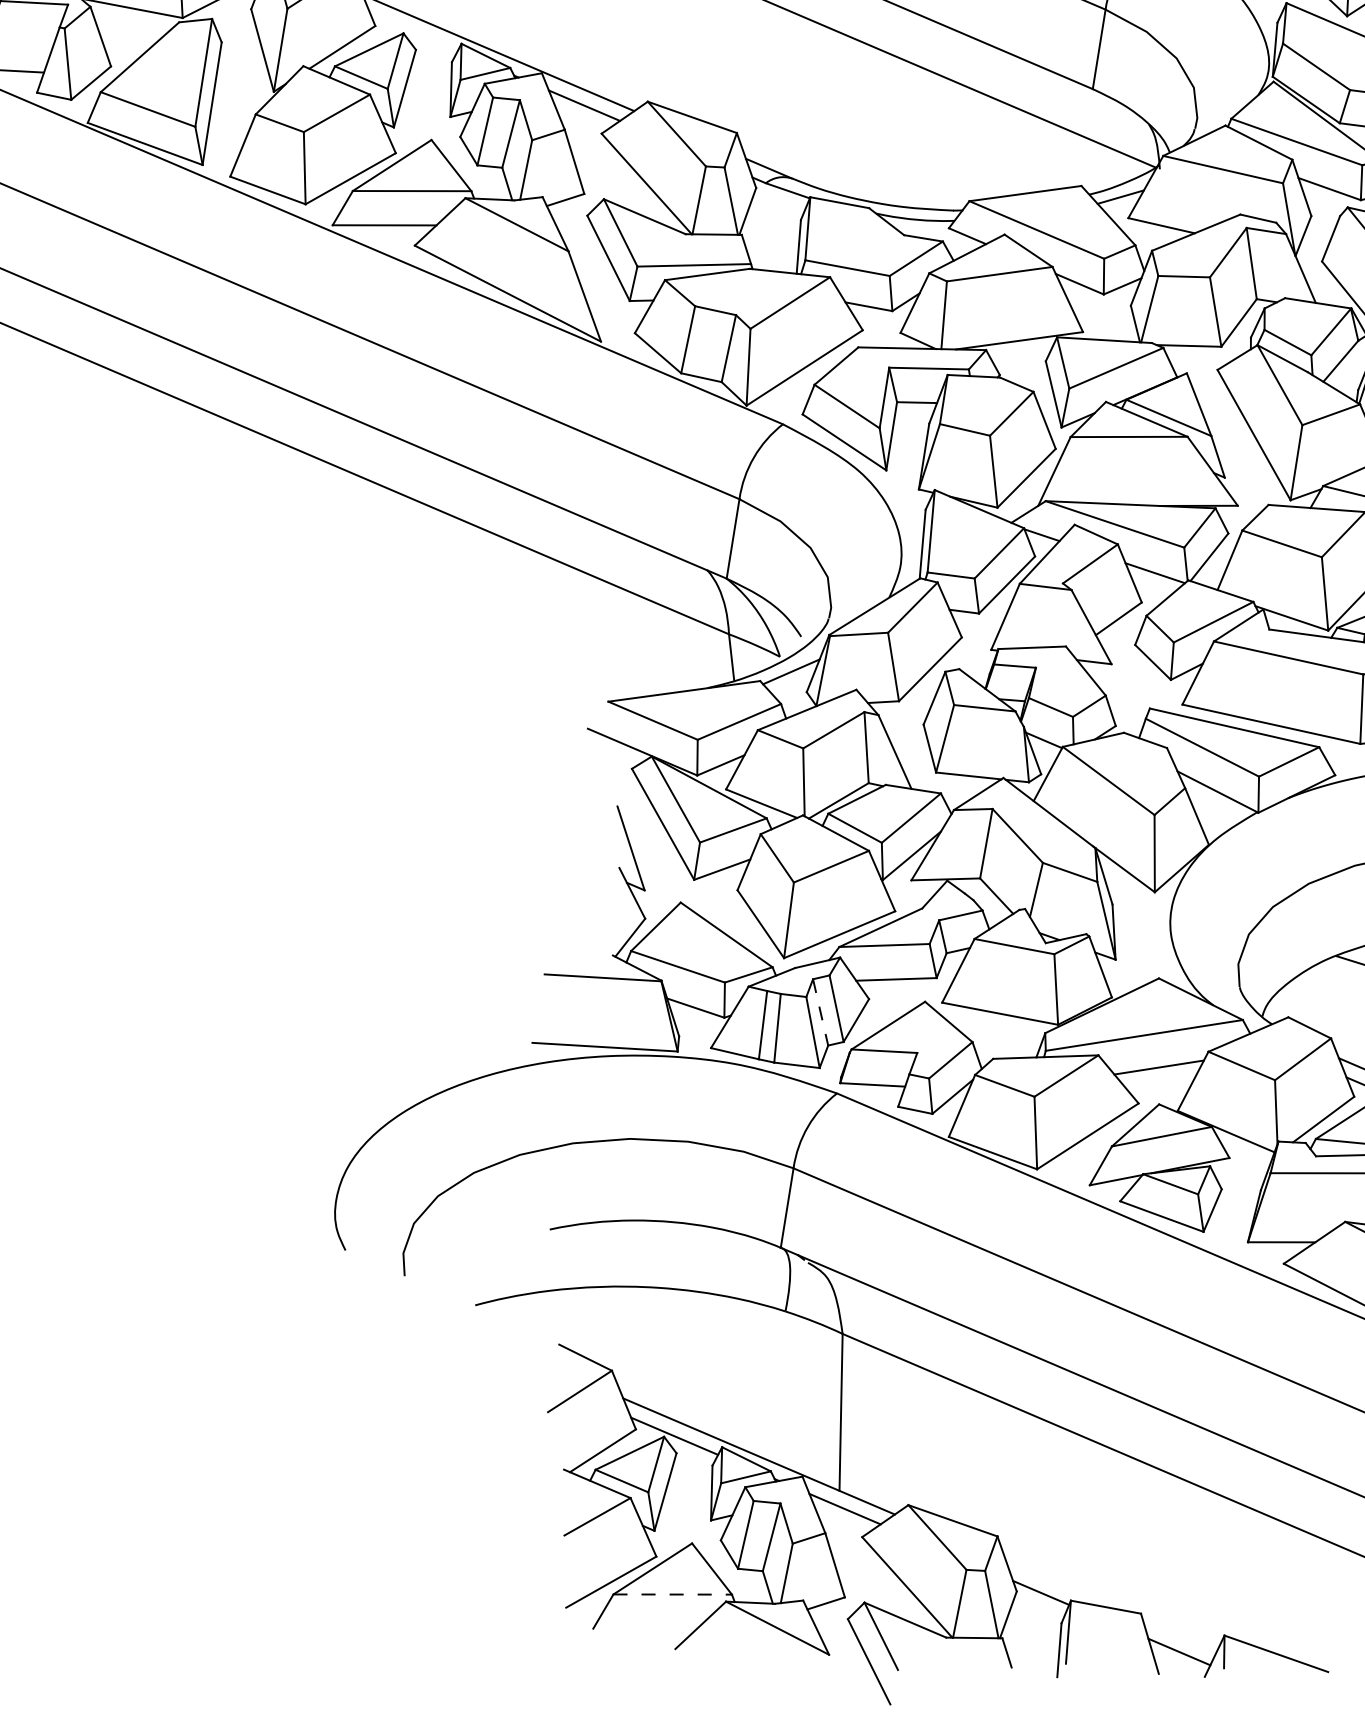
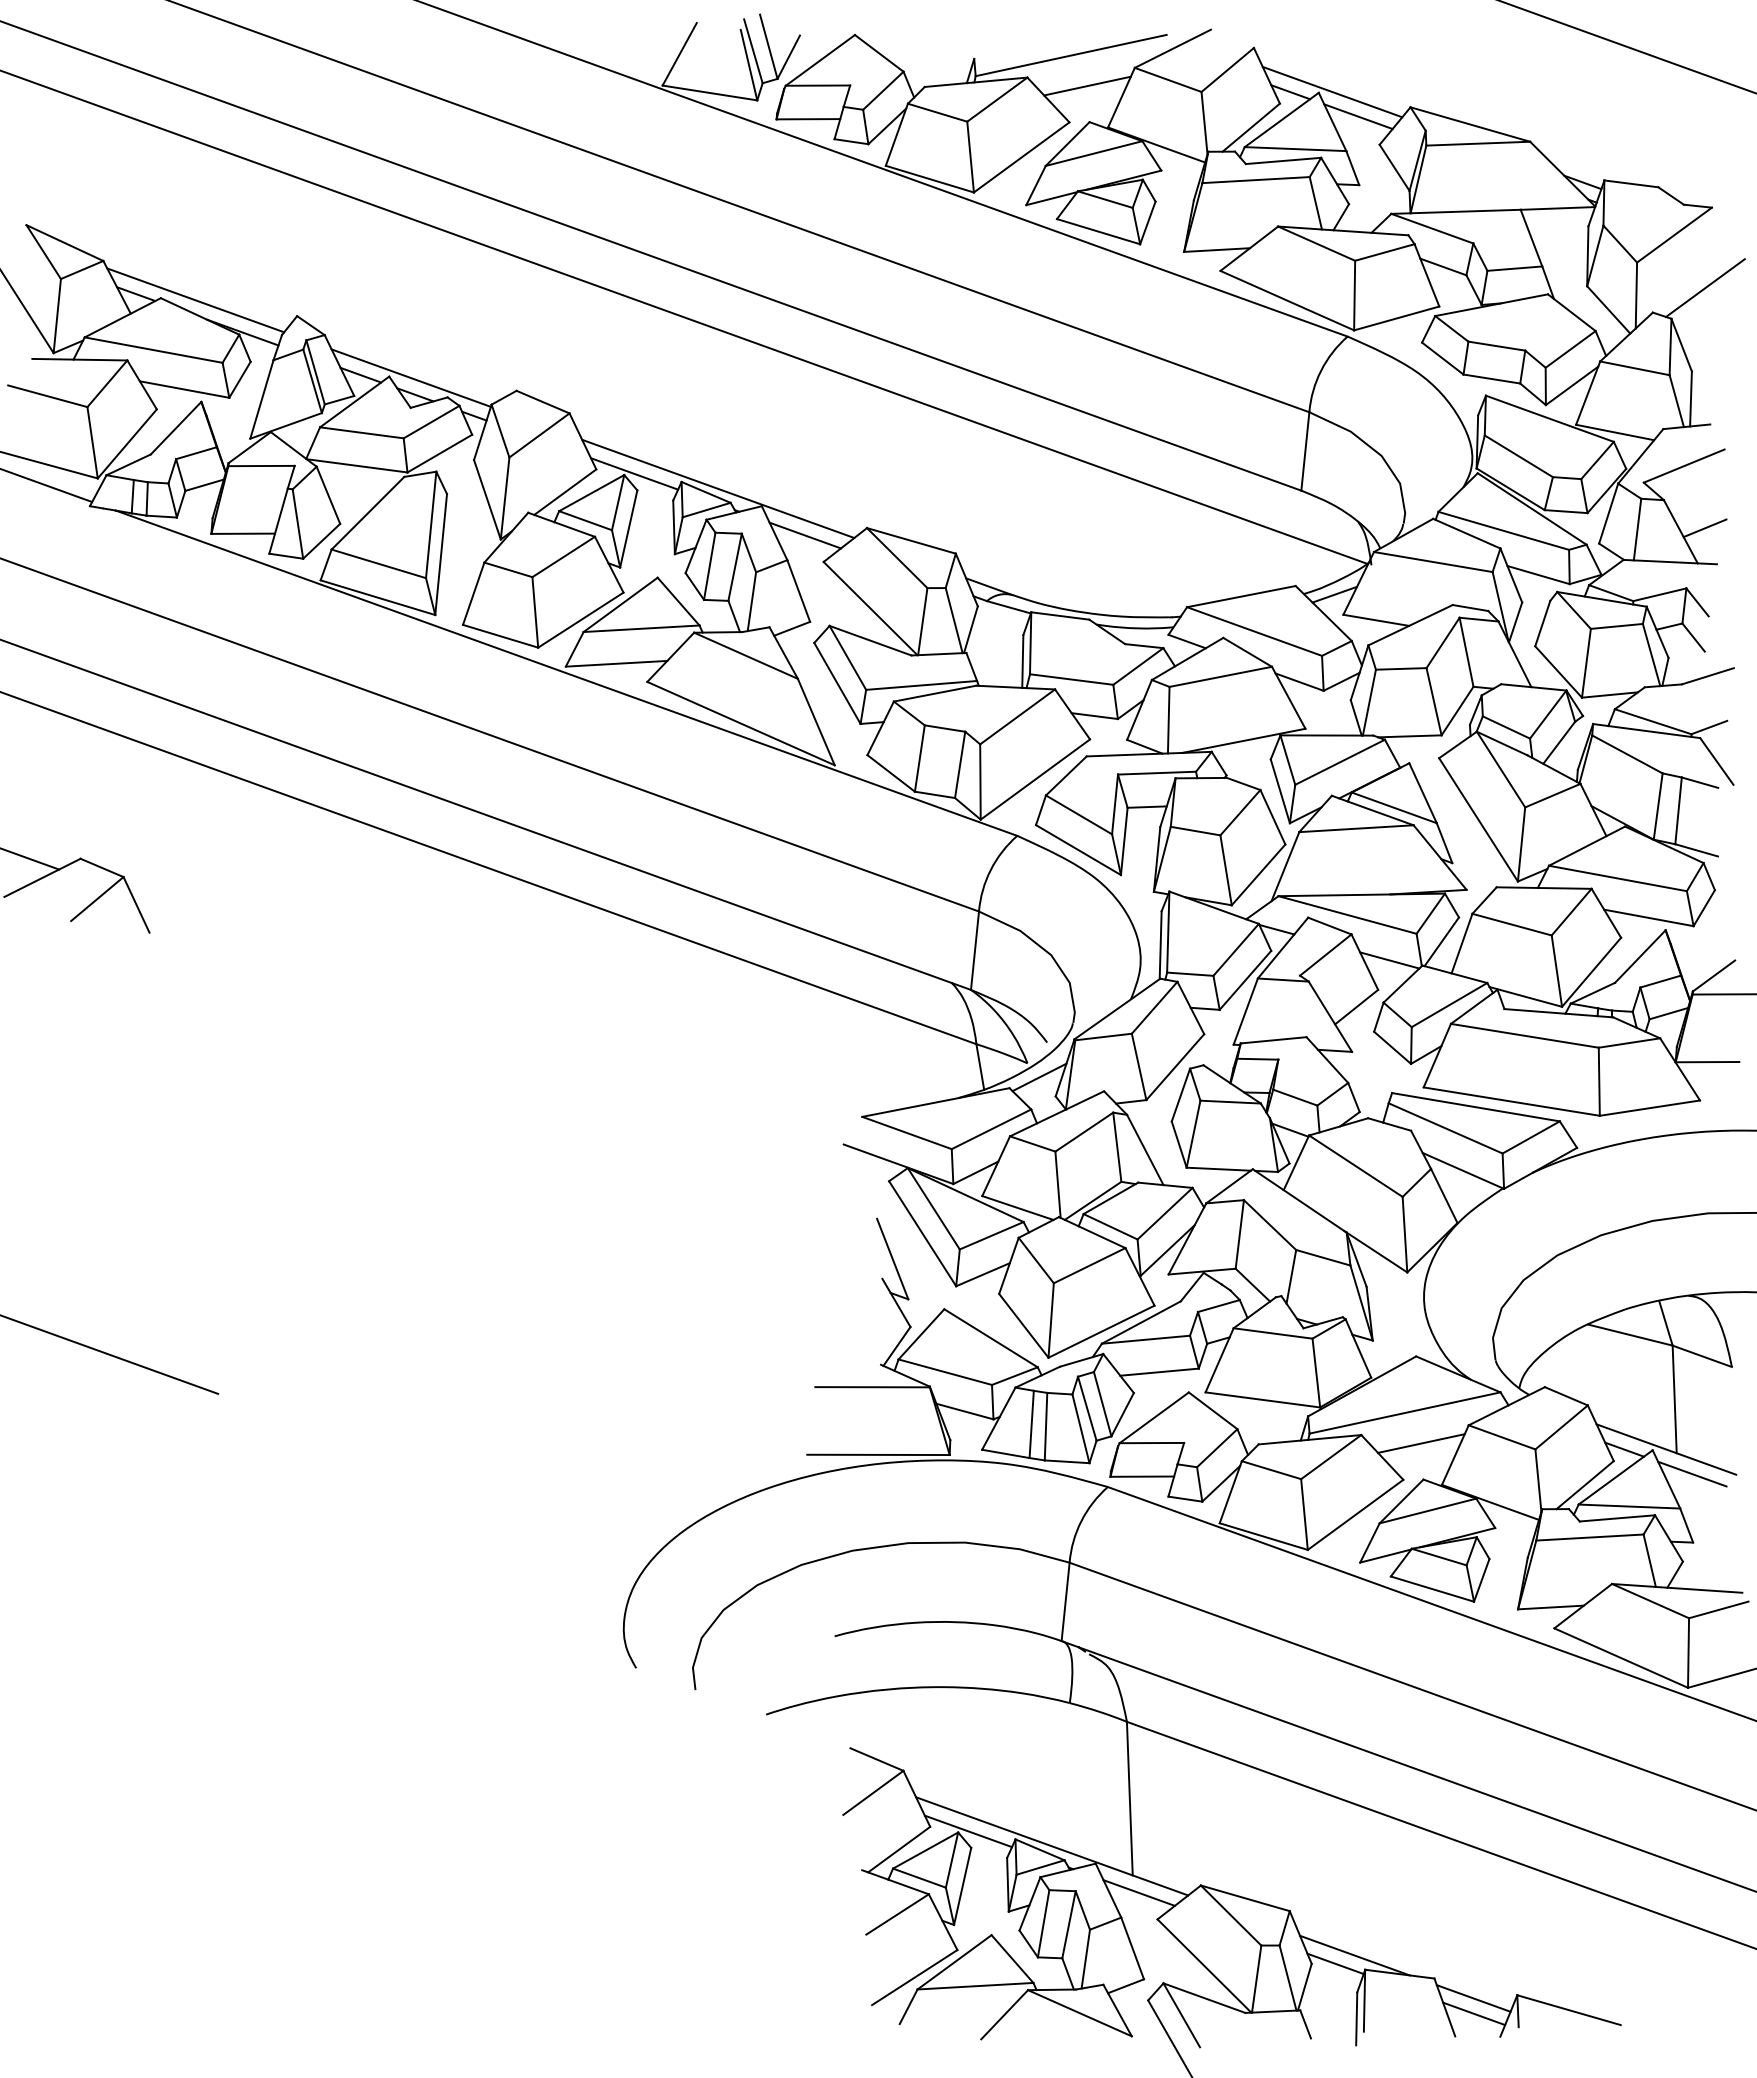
line: (414, 32) -> (634, 473), added
line: (820, 1013) -> (1087, 1409), dashed -> solid
line: (1060, 1585) -> (1354, 1955), added
line: (672, 1594) -> (975, 1986), dashed -> solid
line: (1179, 1636) -> (1473, 1998), added

